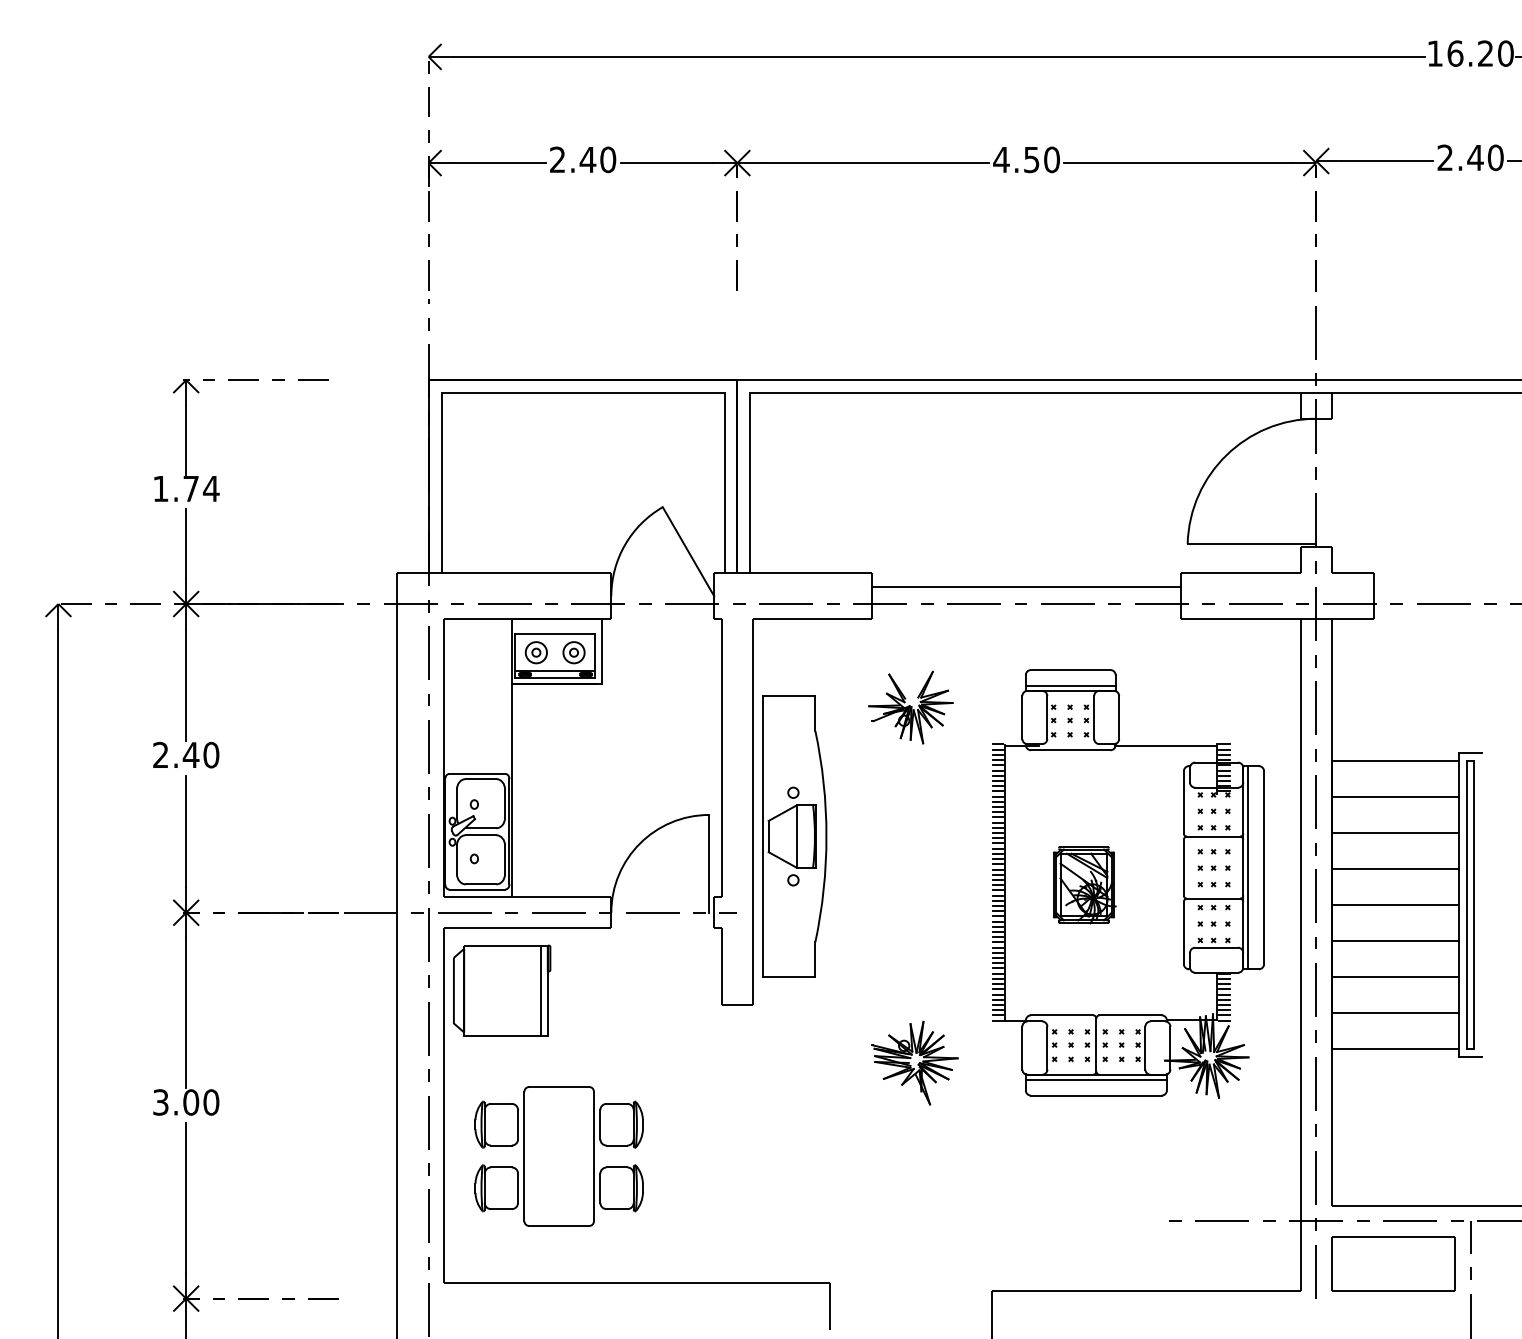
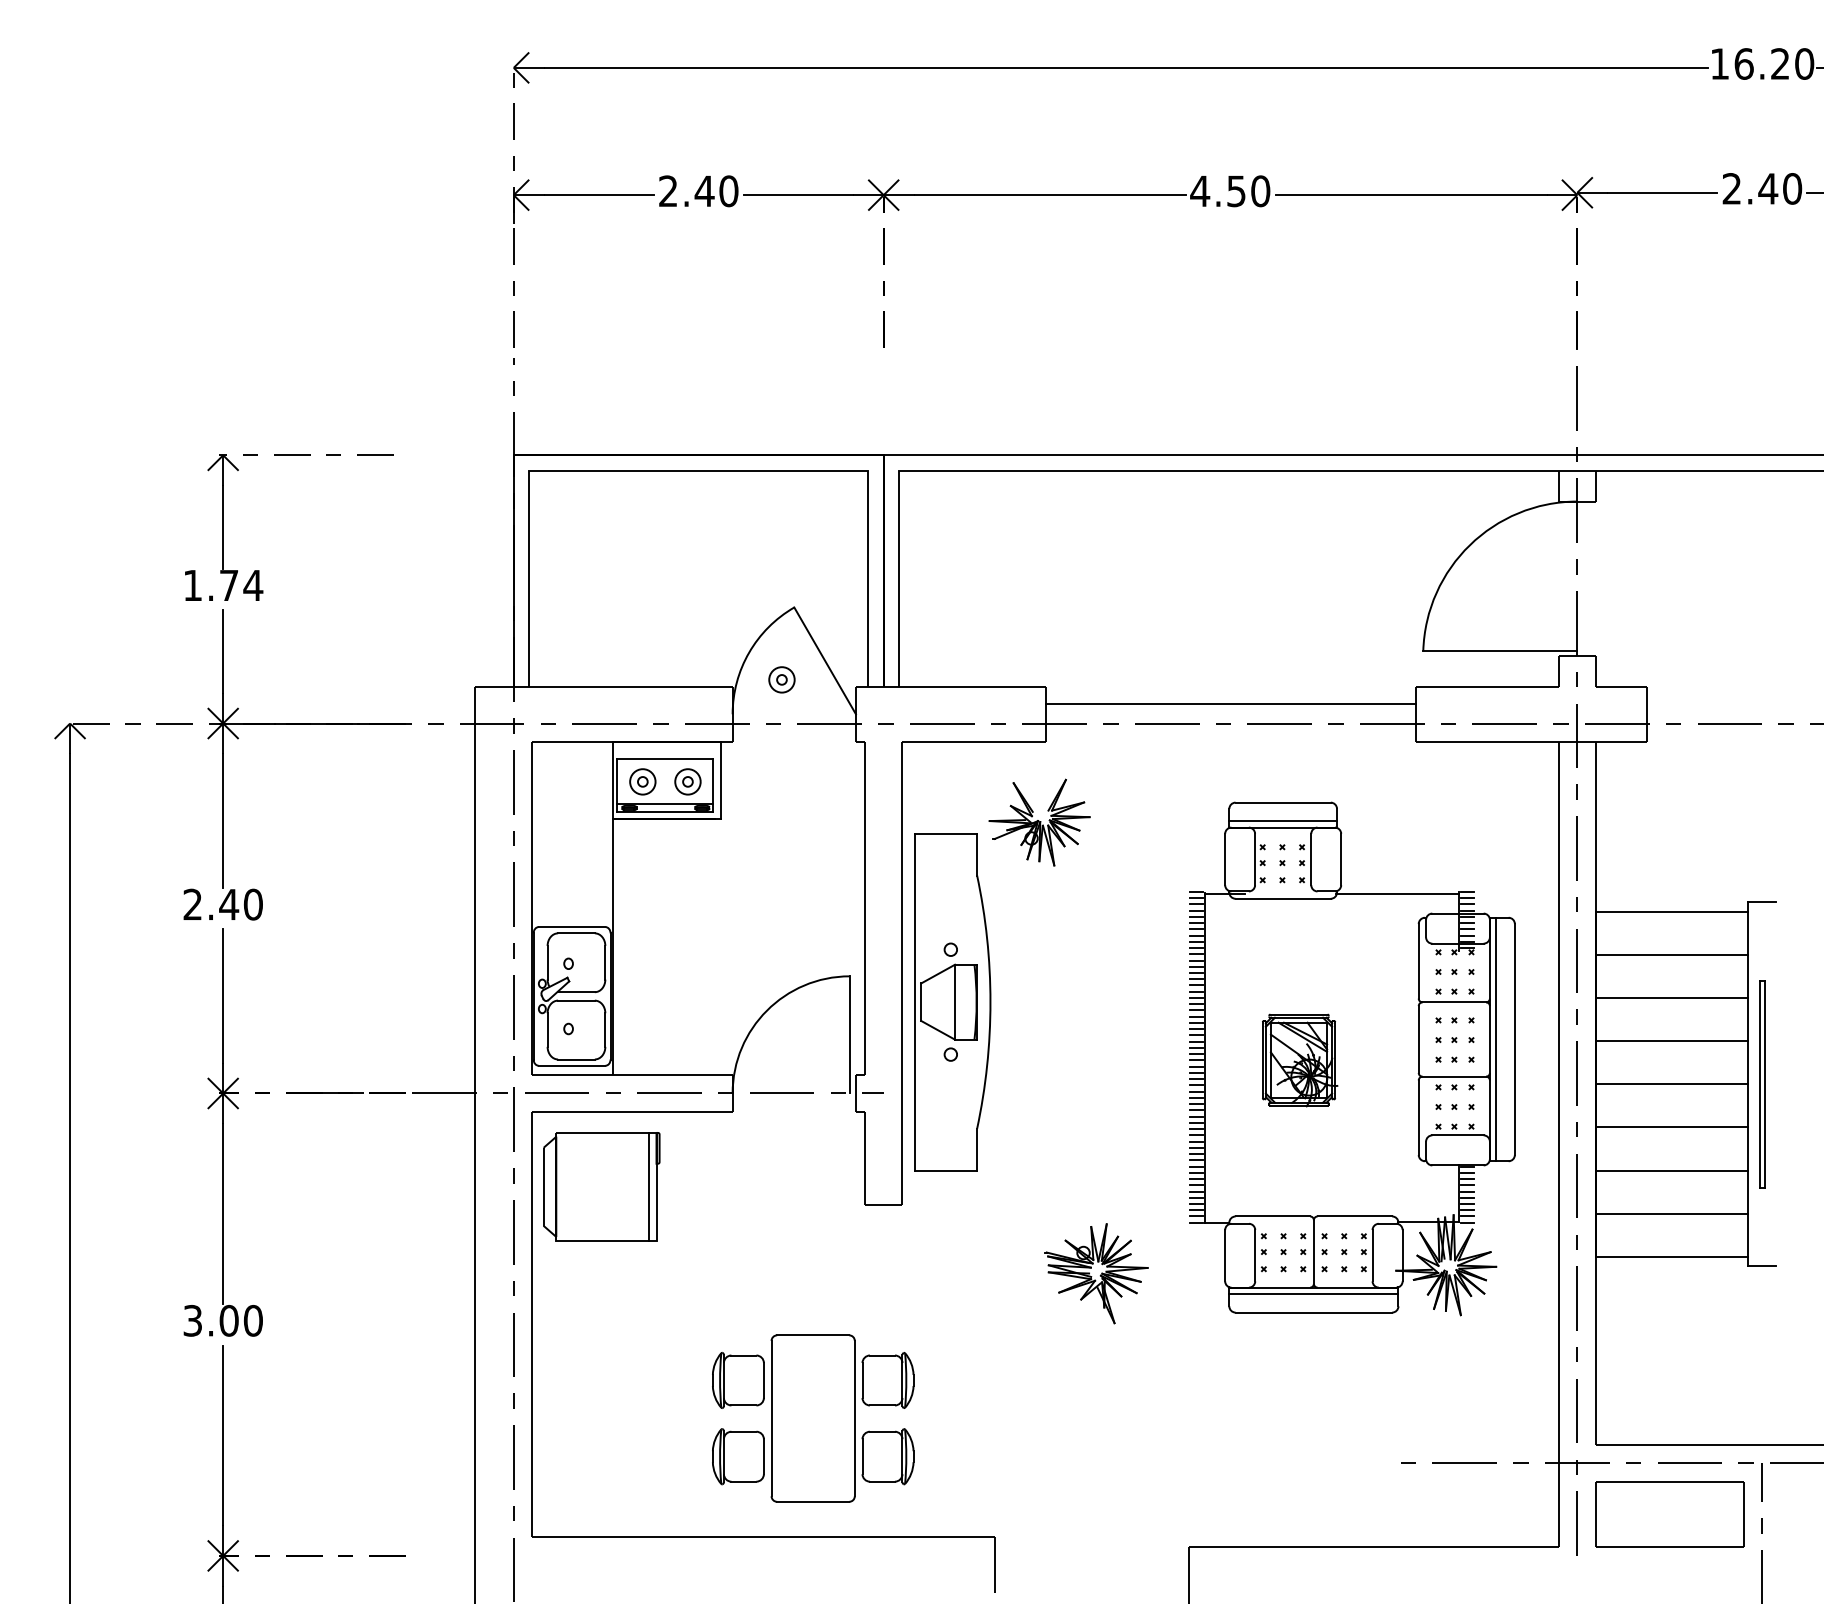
part: (652, 567) -> (781, 679), added
part: (910, 707) -> (1039, 822), moved
part: (1470, 905) -> (1762, 1084), size x0.6
part: (559, 1156) -> (813, 1418), moved

